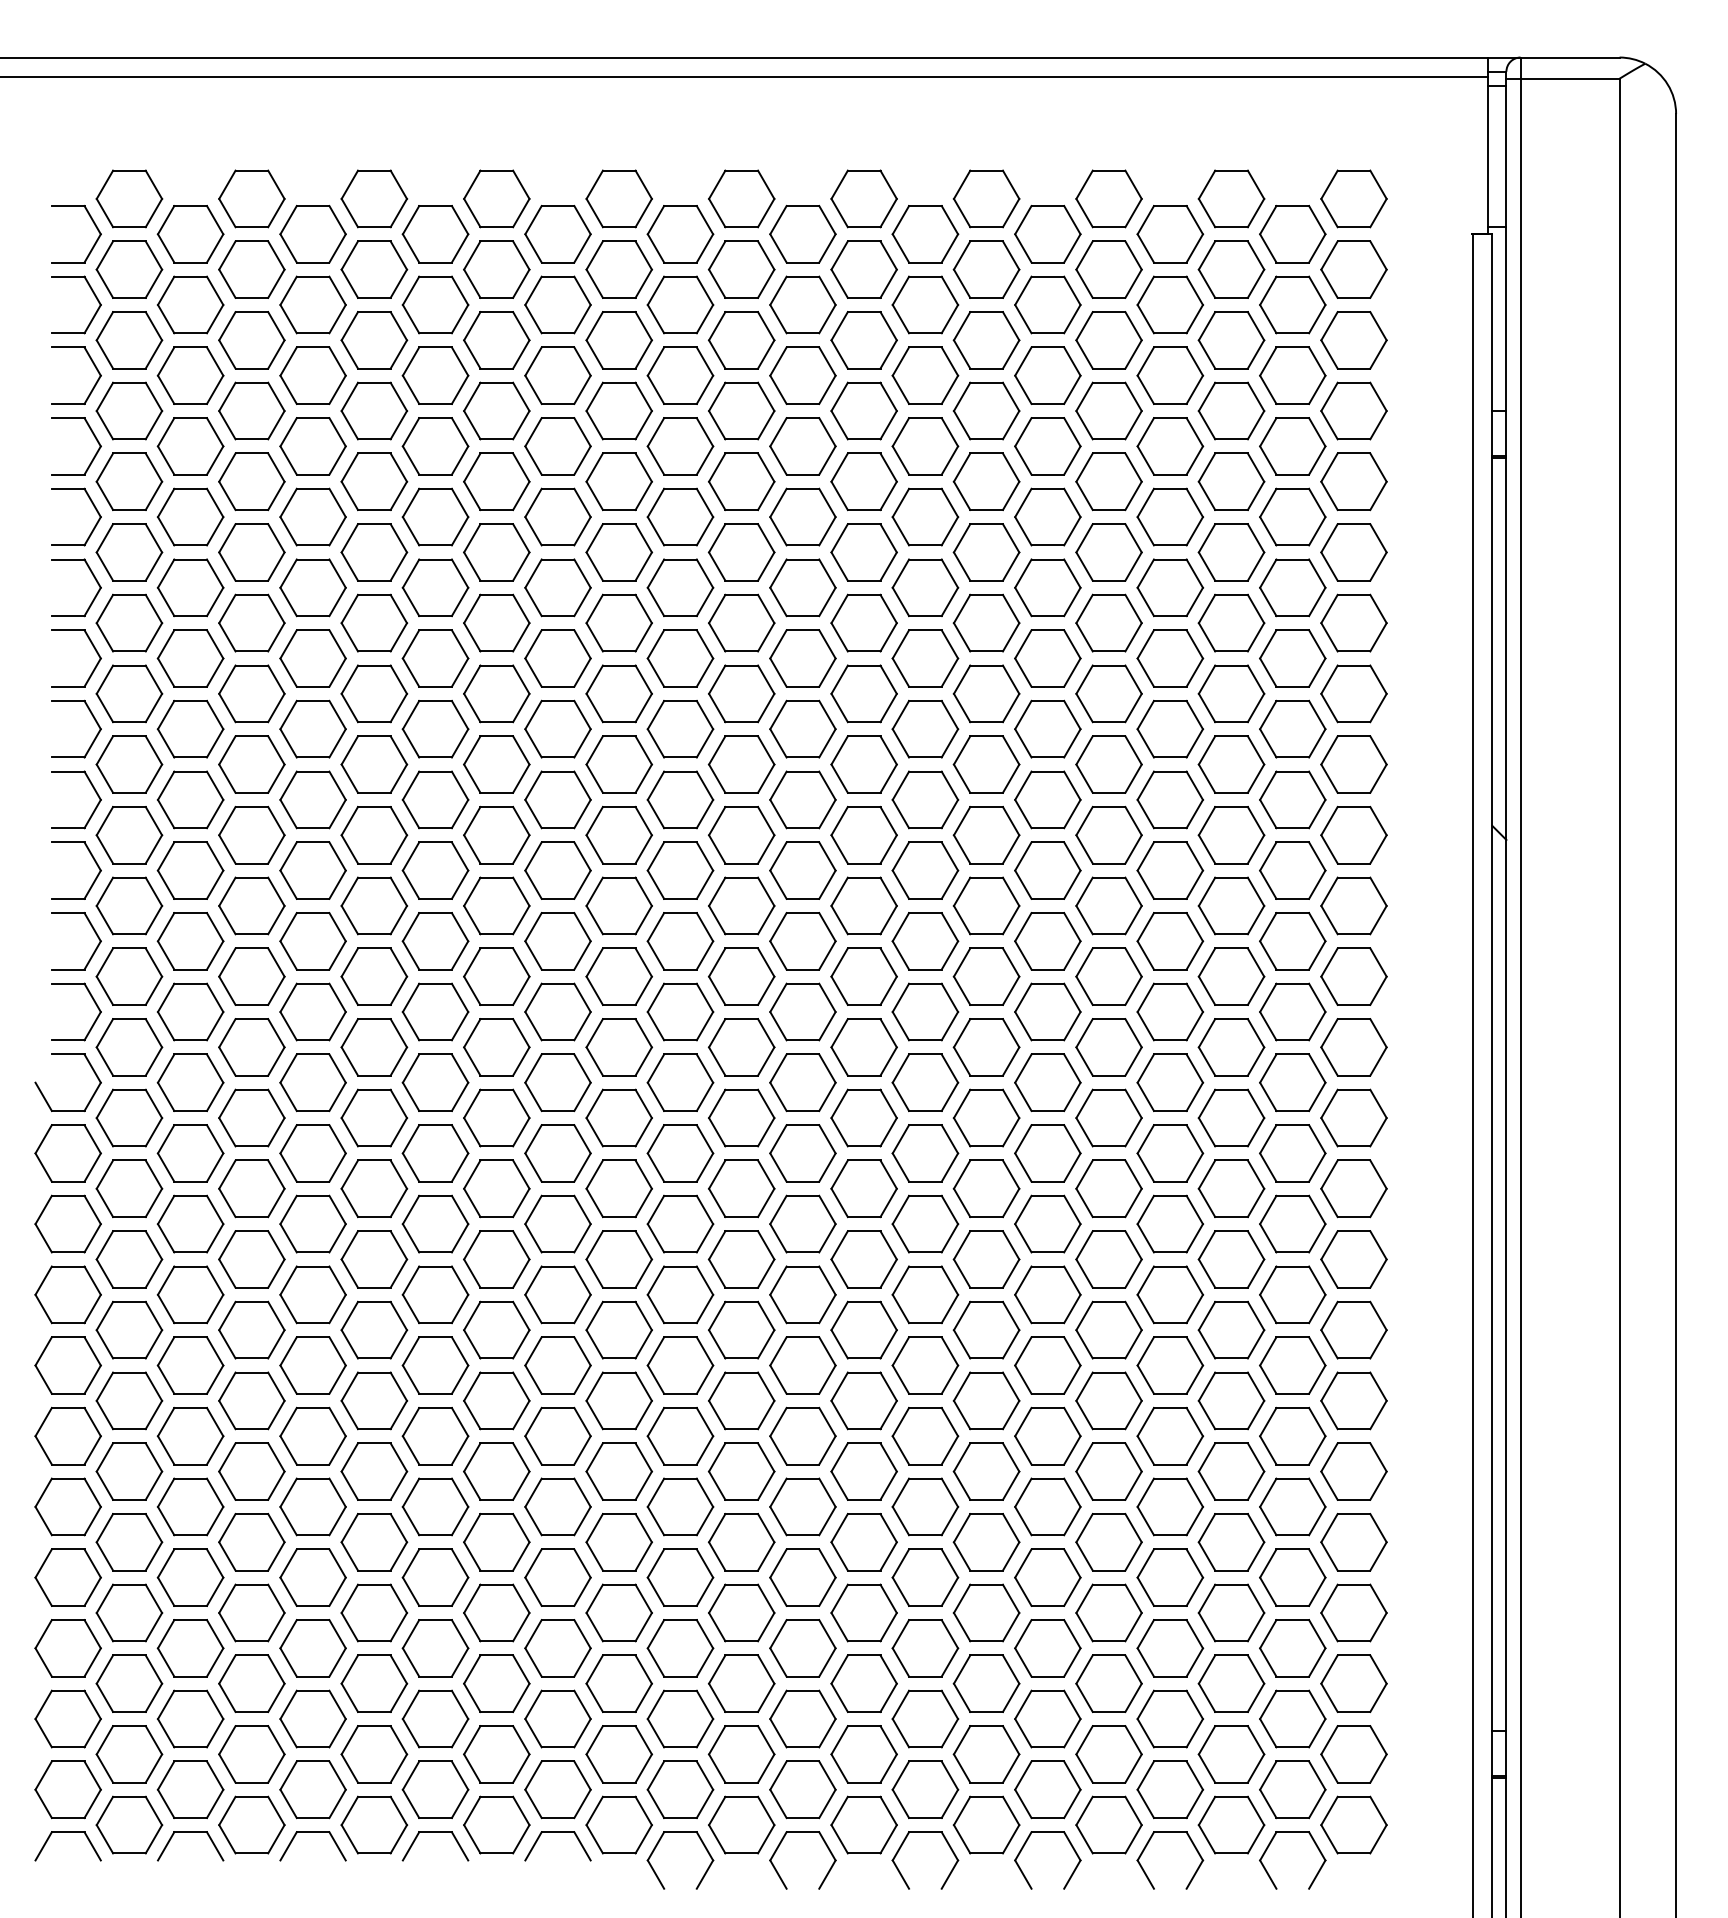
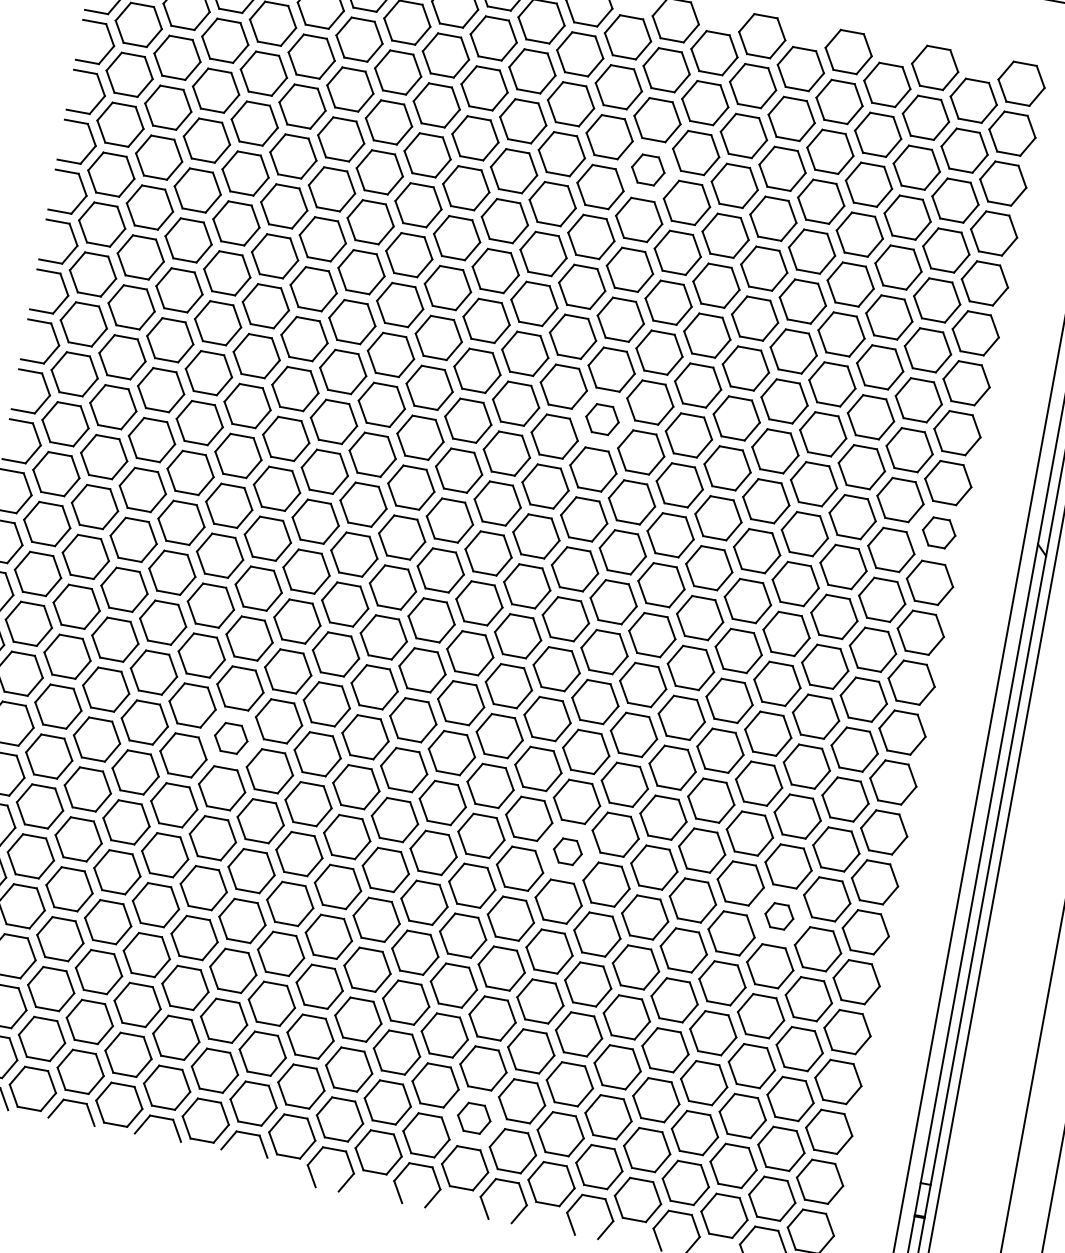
part: (863, 410) -> (647, 169), size x0.7
part: (863, 764) -> (602, 419), size x0.7
part: (1353, 834) -> (938, 532), size x0.7
part: (435, 1294) -> (231, 738), size x0.7
part: (925, 1365) -> (567, 851), size x0.6
part: (1231, 1400) -> (779, 916), size x0.6
part: (863, 1754) -> (473, 1118), size x0.7

